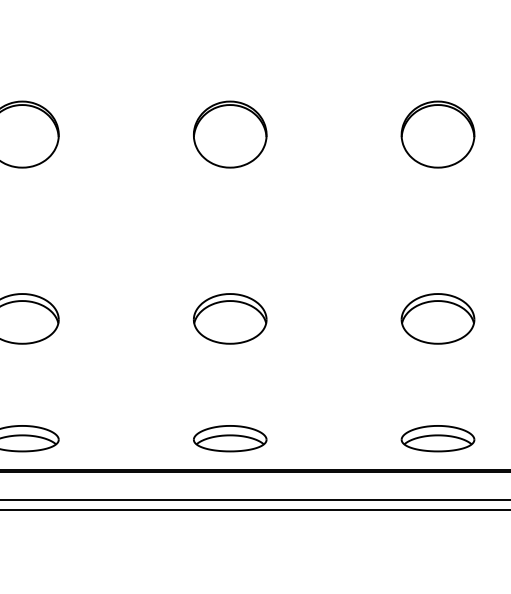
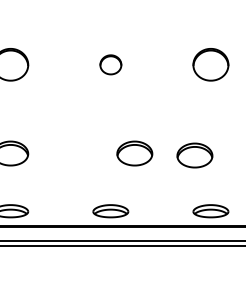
part: (229, 134) -> (110, 64), size x0.6
part: (229, 318) -> (134, 153), moved
part: (437, 318) -> (194, 155), moved

